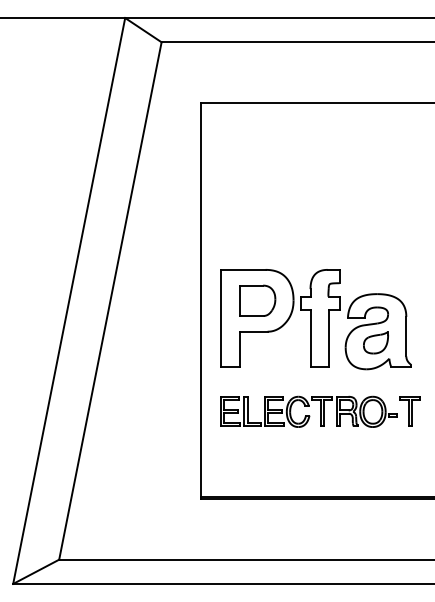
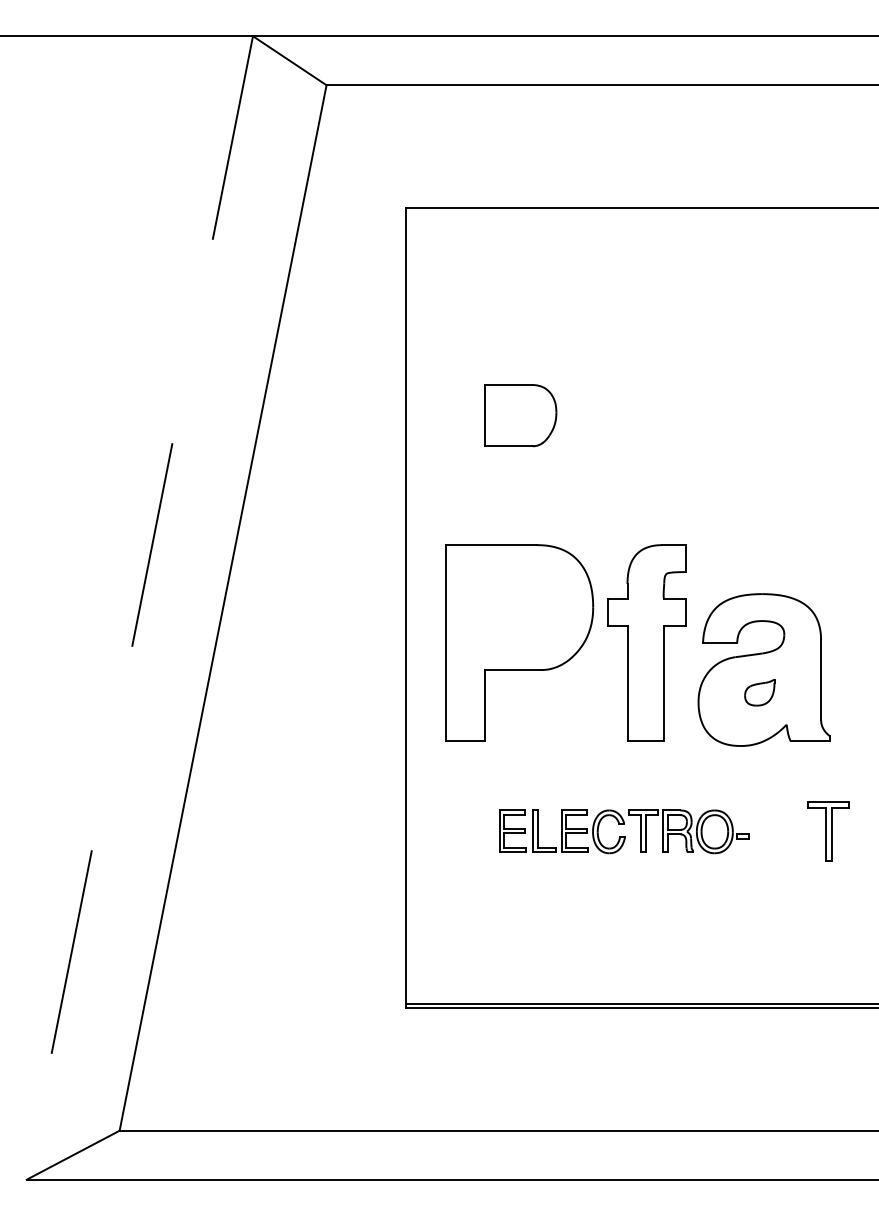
part: (257, 300) -> (520, 415), moved
line: (69, 301) -> (140, 609), solid -> dashed
part: (375, 342) -> (758, 691), size x0.6
part: (308, 411) -> (623, 831), size x0.7

